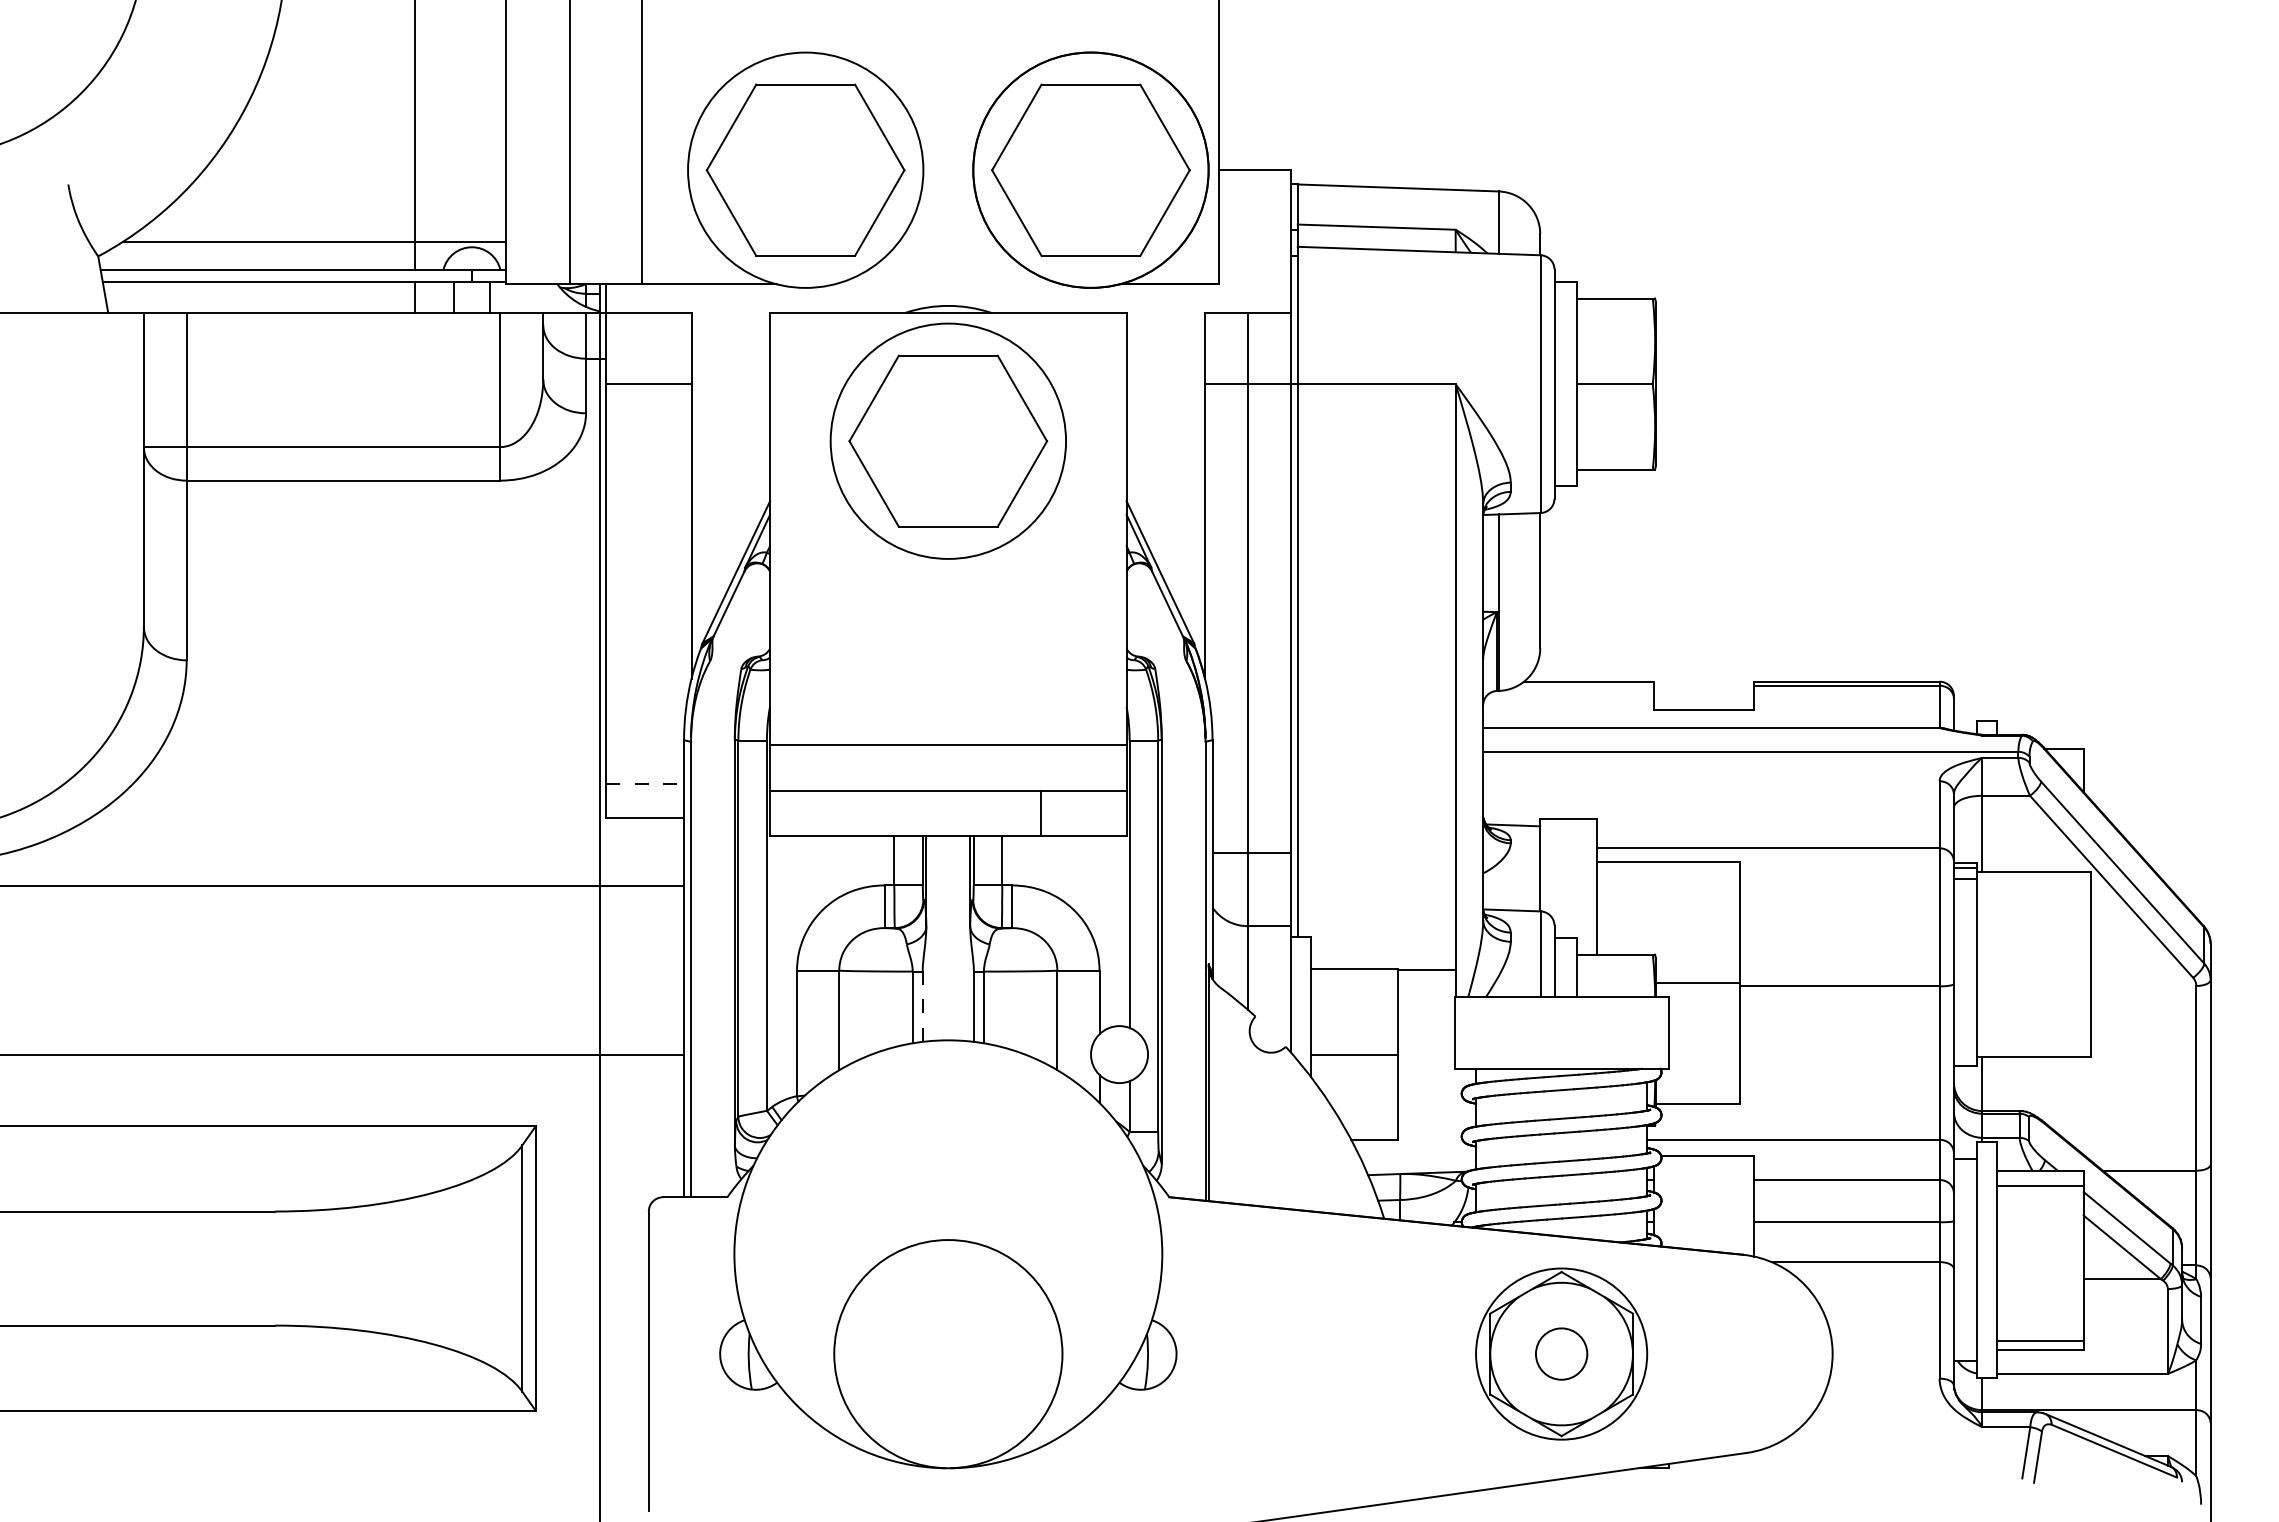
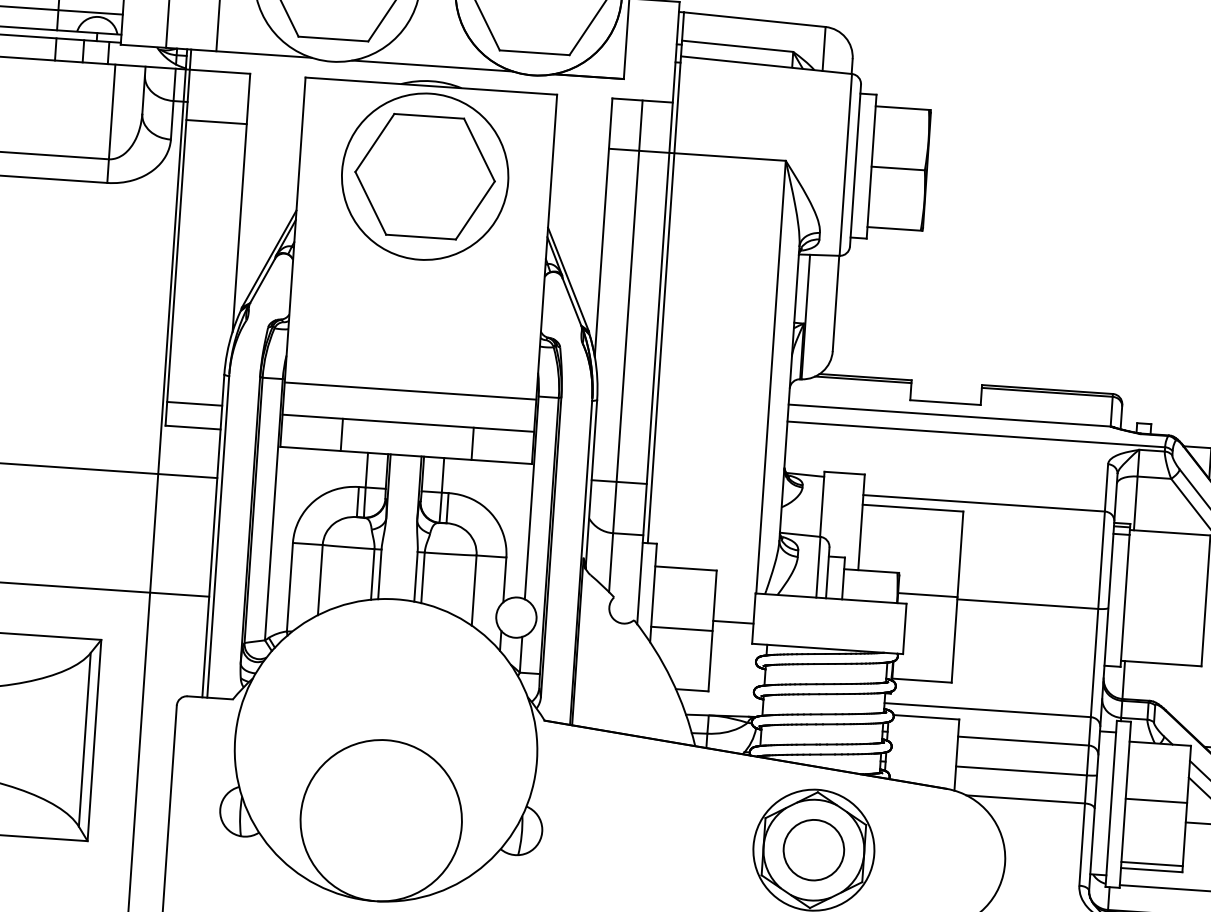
line: (948, 284) -> (432, 66), added
line: (1585, 685) -> (862, 379), added
line: (645, 783) -> (195, 403), dashed -> solid
line: (855, 813) -> (341, 434), added
line: (1425, 970) -> (732, 622), moved
line: (922, 1006) -> (379, 574), dashed -> solid
line: (2039, 1185) -> (1155, 800), moved
circle: (1561, 1353) -> (813, 849), size x1.67

